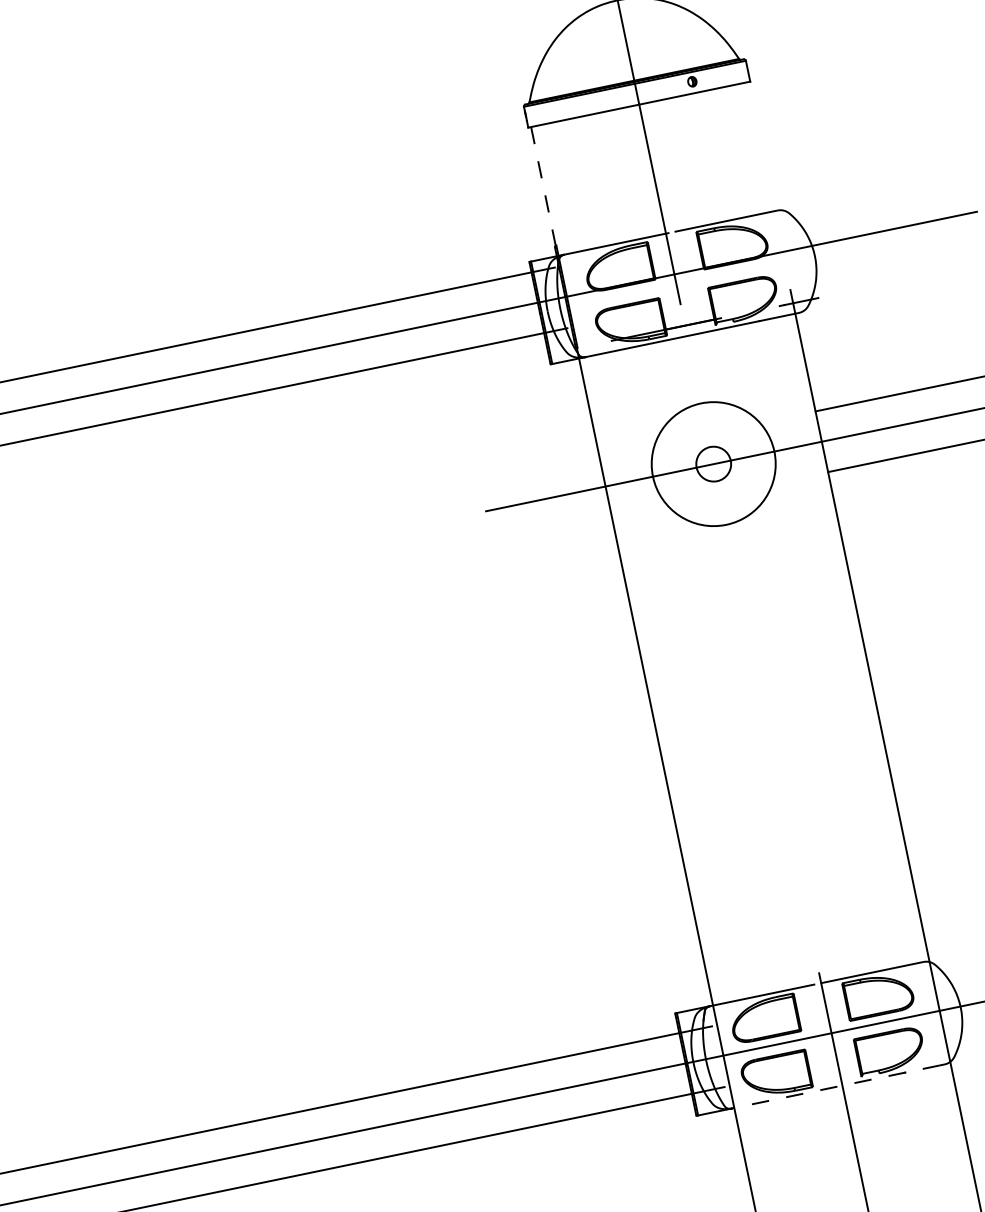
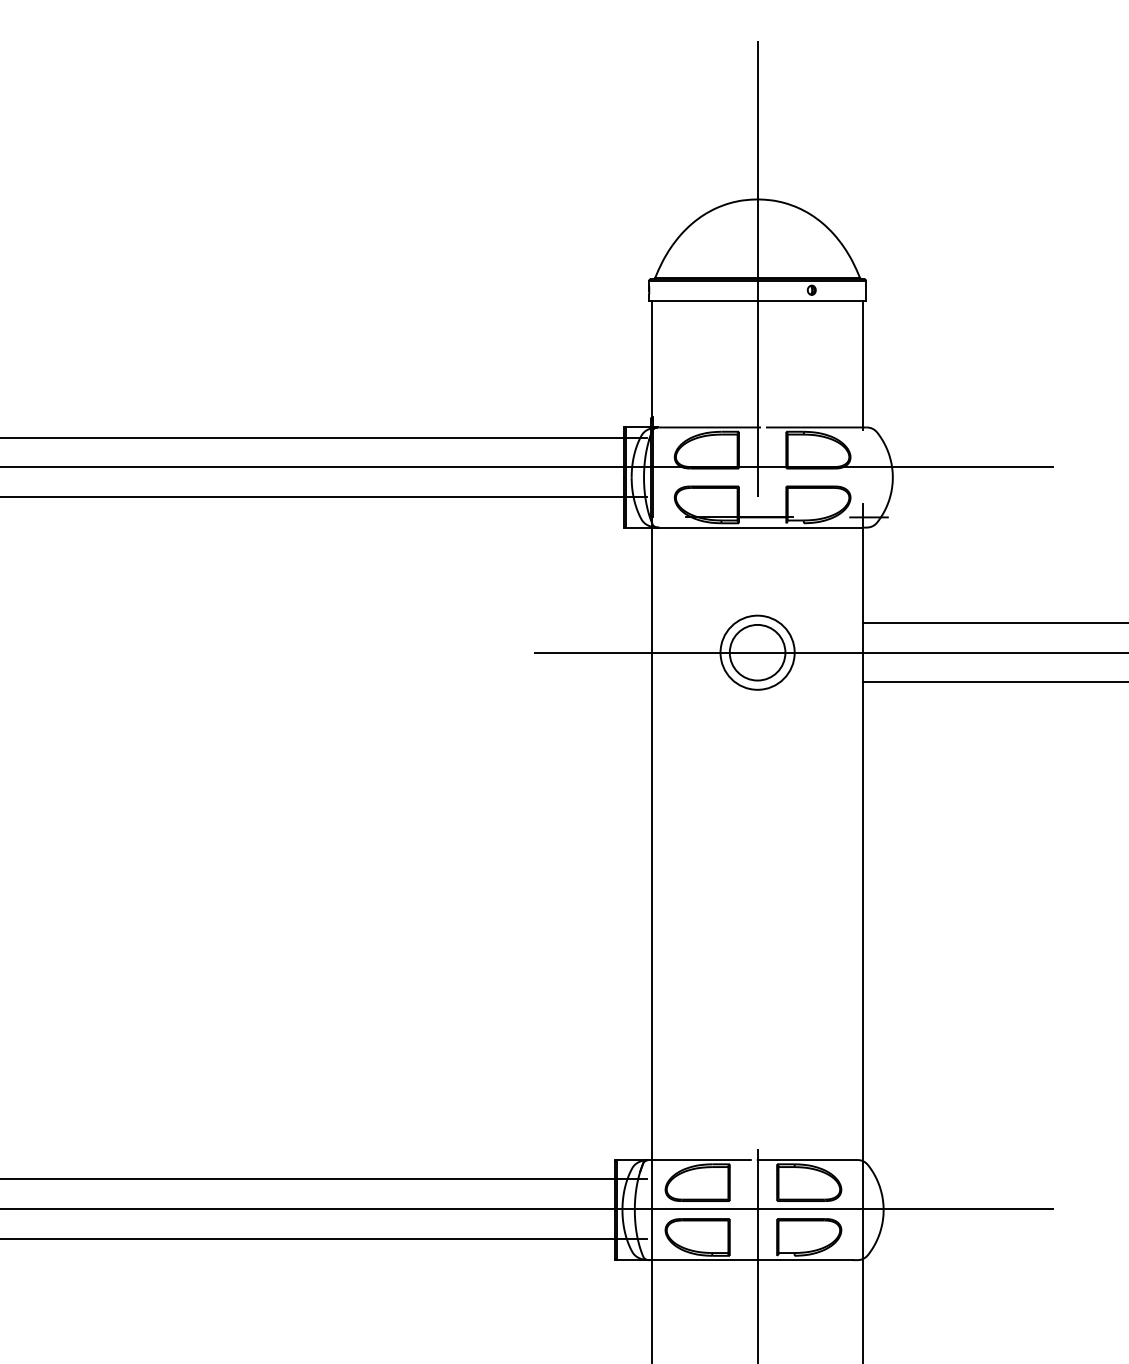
line: (761, 147) -> (863, 365), added
line: (543, 188) -> (651, 361), dashed -> solid
circle: (713, 463) -> (757, 652), size x0.62
circle: (713, 463) -> (757, 652), size x1.67
line: (835, 1087) -> (750, 1260), dashed -> solid

